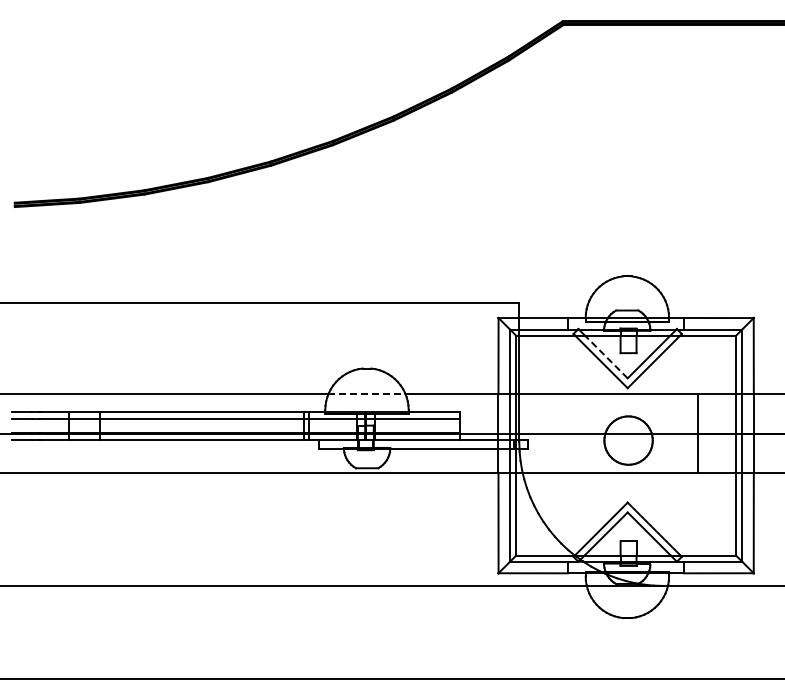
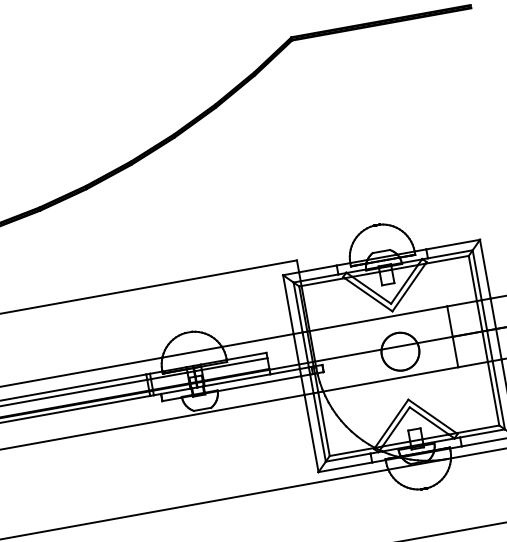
line: (606, 356) -> (371, 289), dashed -> solid
line: (366, 394) -> (191, 352), dashed -> solid

